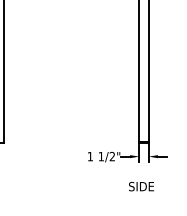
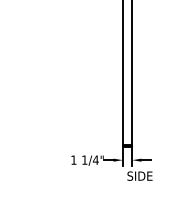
text: (112, 156) -> (95, 160), 1/2" -> 1/4"
text: (141, 186) -> (139, 176), moved

